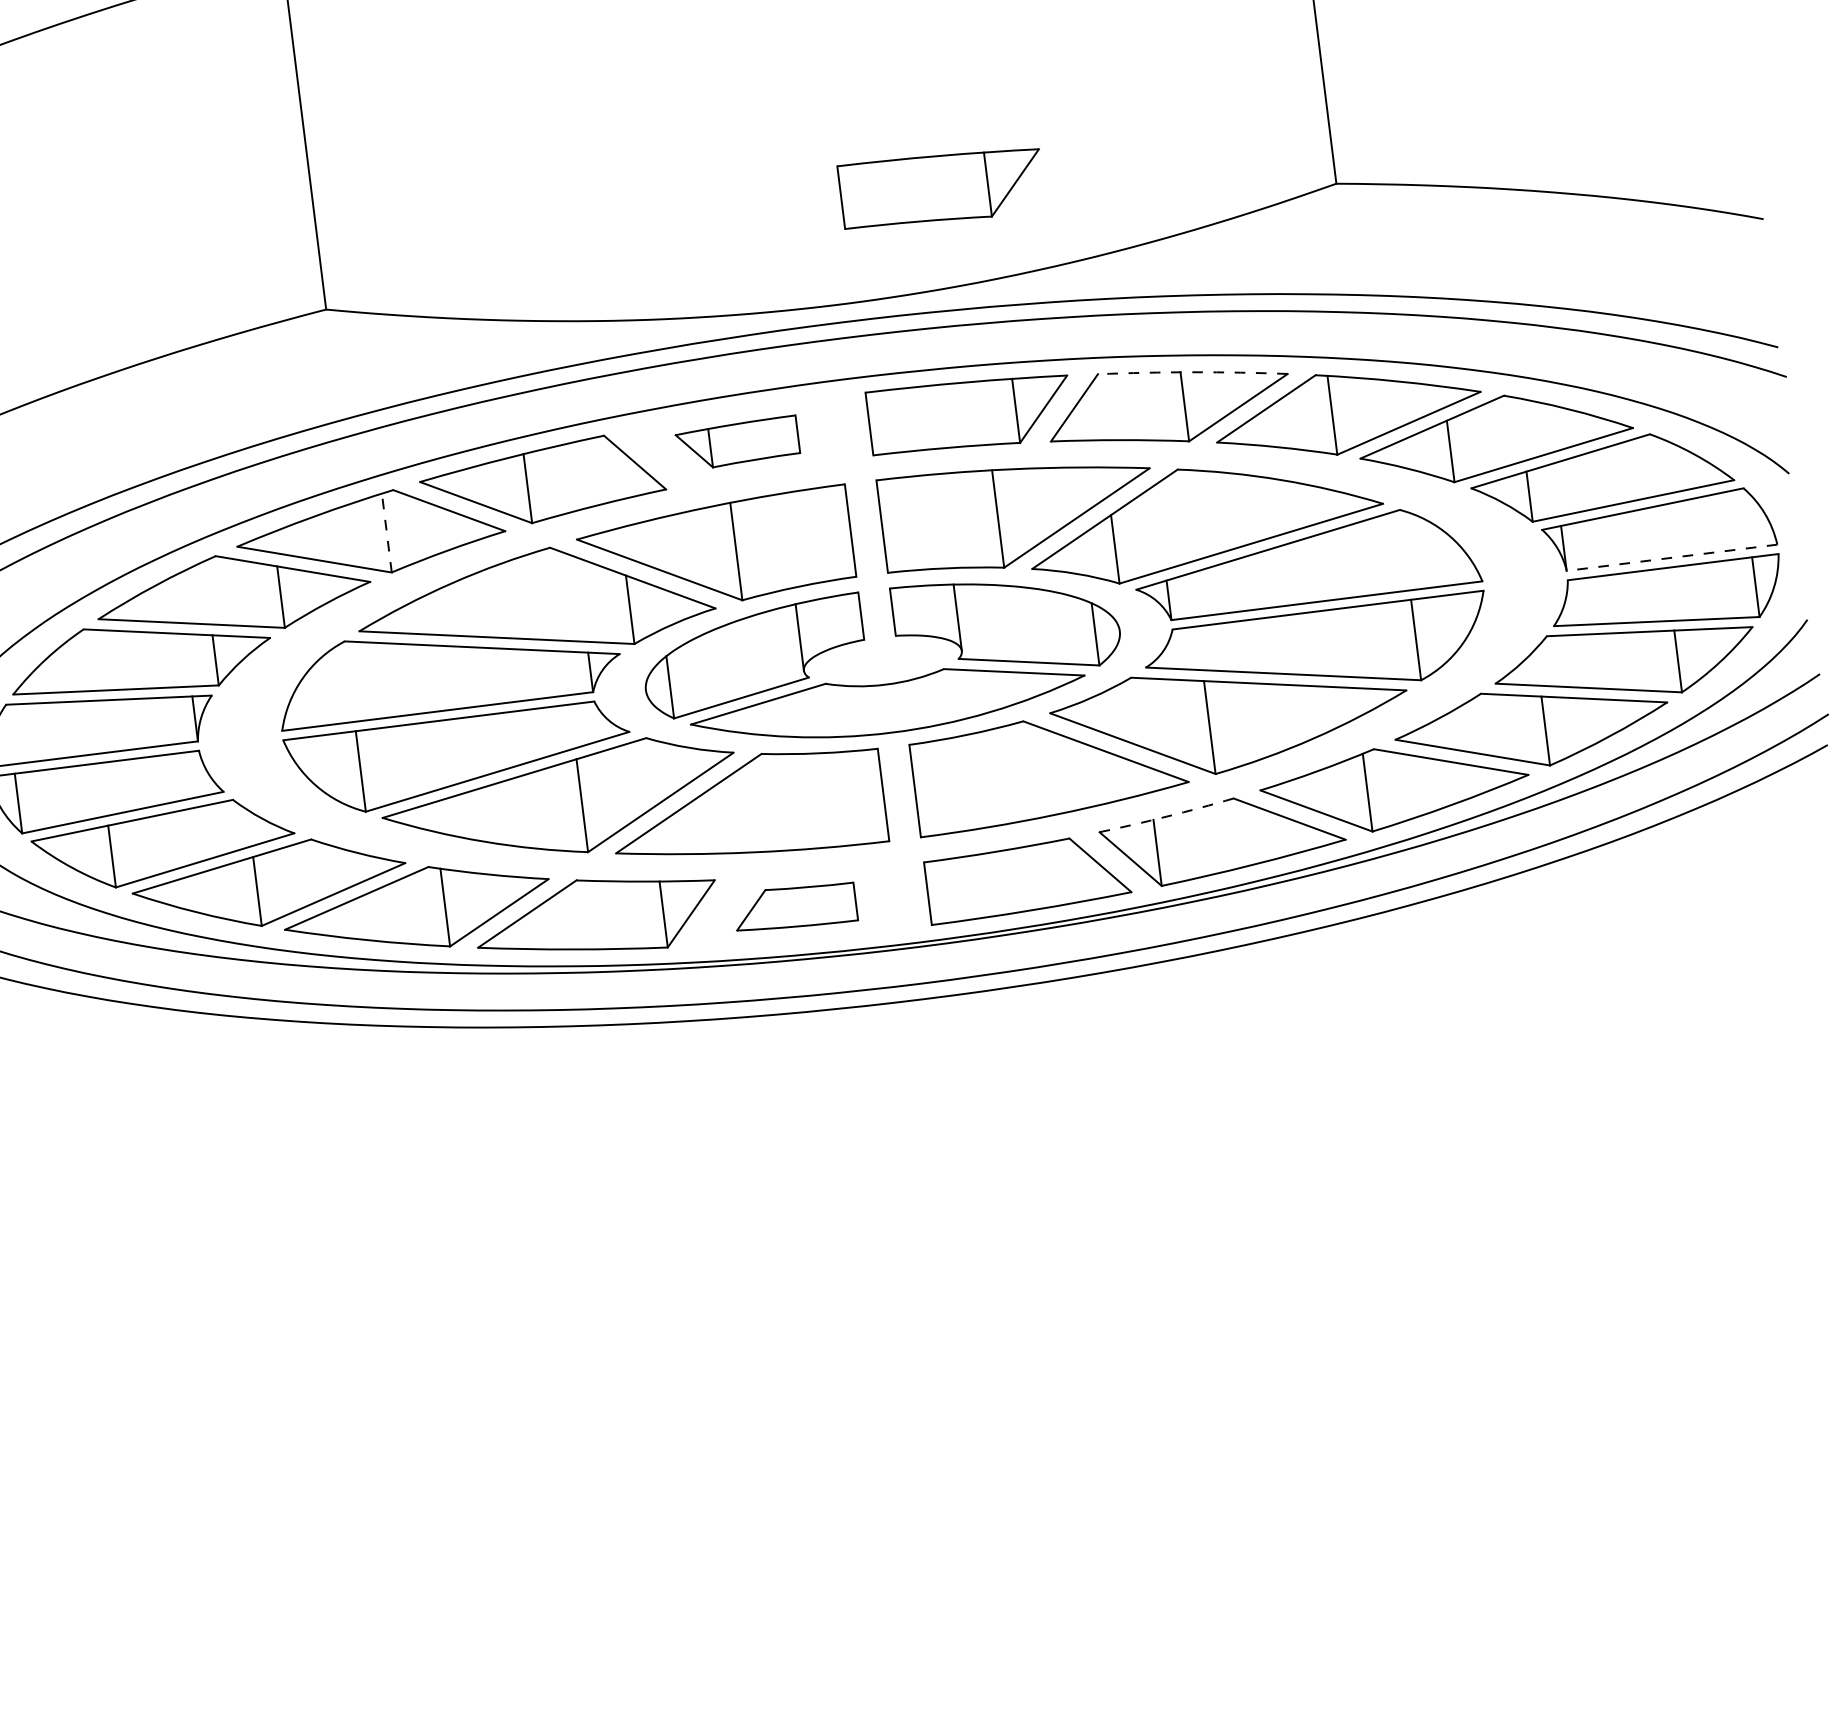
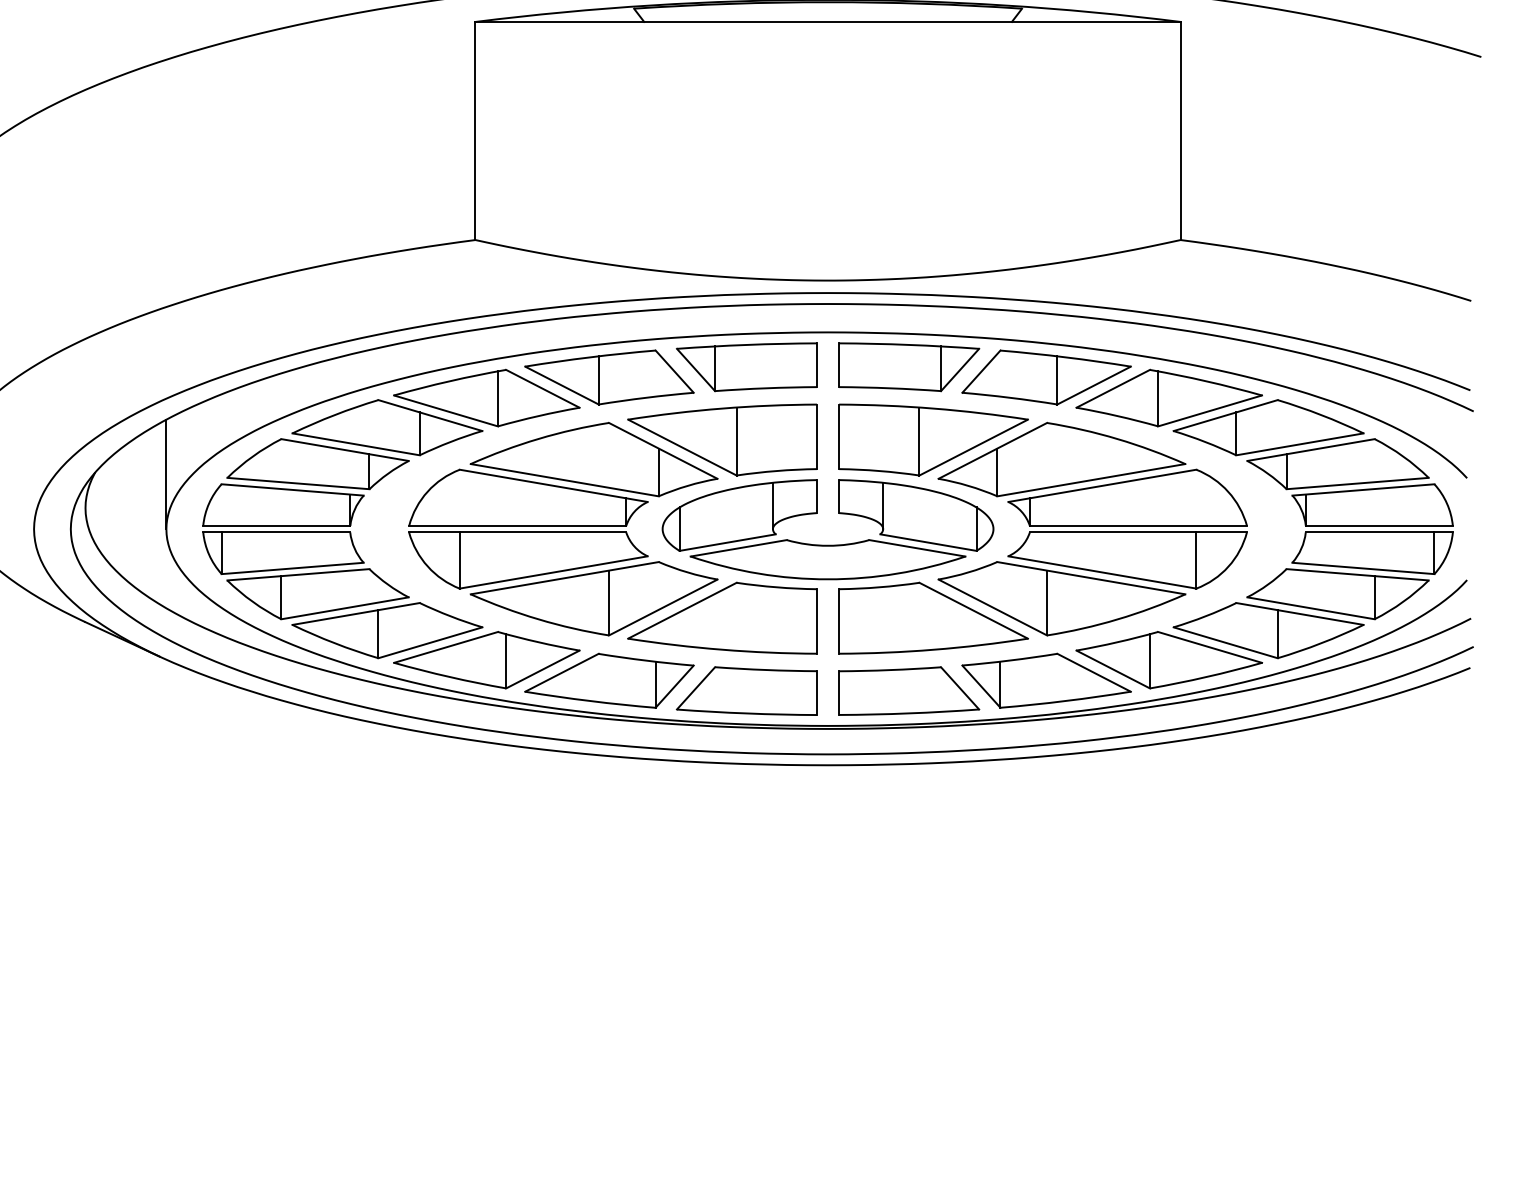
part: (942, 188) -> (909, 209), removed
arc: (1192, 372) -> (1065, 357), dashed -> solid
part: (737, 443) -> (746, 367), size x1.67
line: (387, 532) -> (498, 398), dashed -> solid
line: (1672, 557) -> (1379, 525), dashed -> solid
arc: (1166, 816) -> (1009, 660), dashed -> solid
part: (794, 906) -> (746, 690), size x1.67

